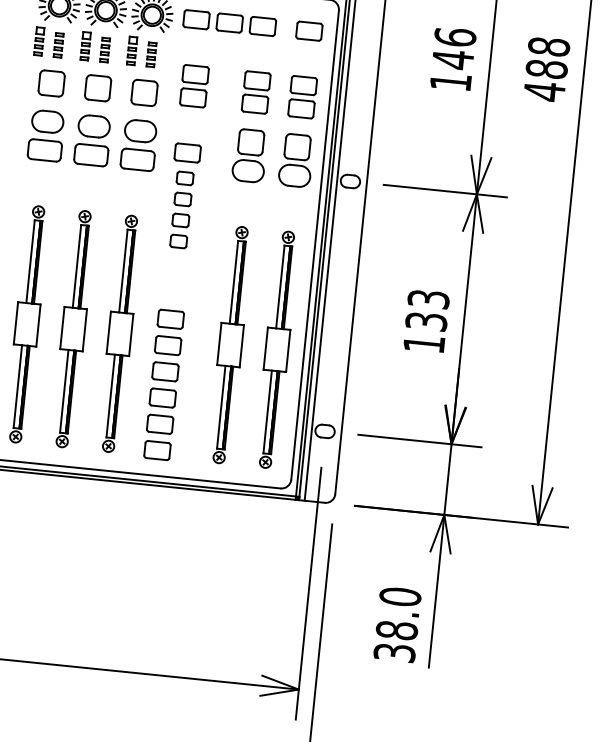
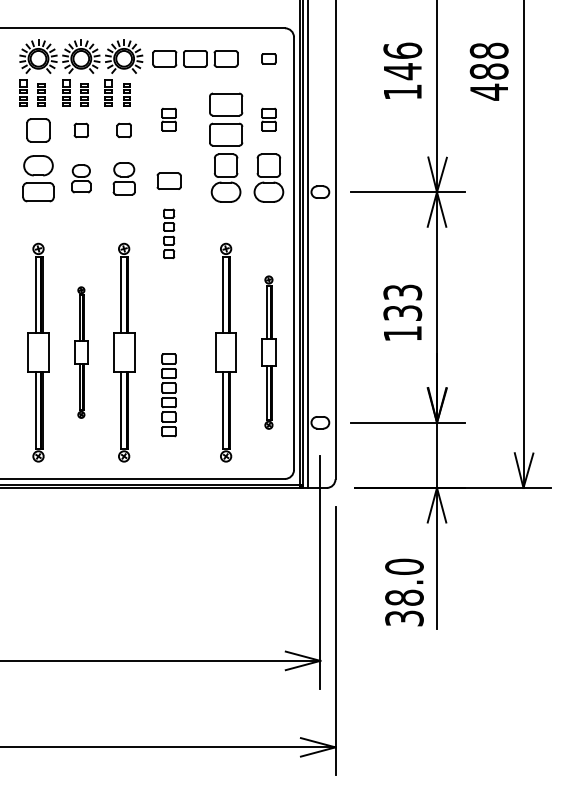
part: (308, 30) -> (268, 58), size x0.6
part: (193, 85) -> (168, 119), size x0.6
part: (98, 88) -> (81, 130), size x0.6
part: (255, 92) -> (225, 119), size x1.4
part: (144, 93) -> (124, 130), size x0.6
part: (302, 96) -> (268, 119), size x0.6
part: (93, 140) -> (81, 178), size x0.6
part: (139, 145) -> (124, 178), size x0.7
part: (181, 209) -> (168, 233), size x0.7
part: (73, 328) -> (81, 352), size x0.6
part: (276, 349) -> (268, 352), size x0.7
part: (163, 385) -> (168, 395), size x0.6

